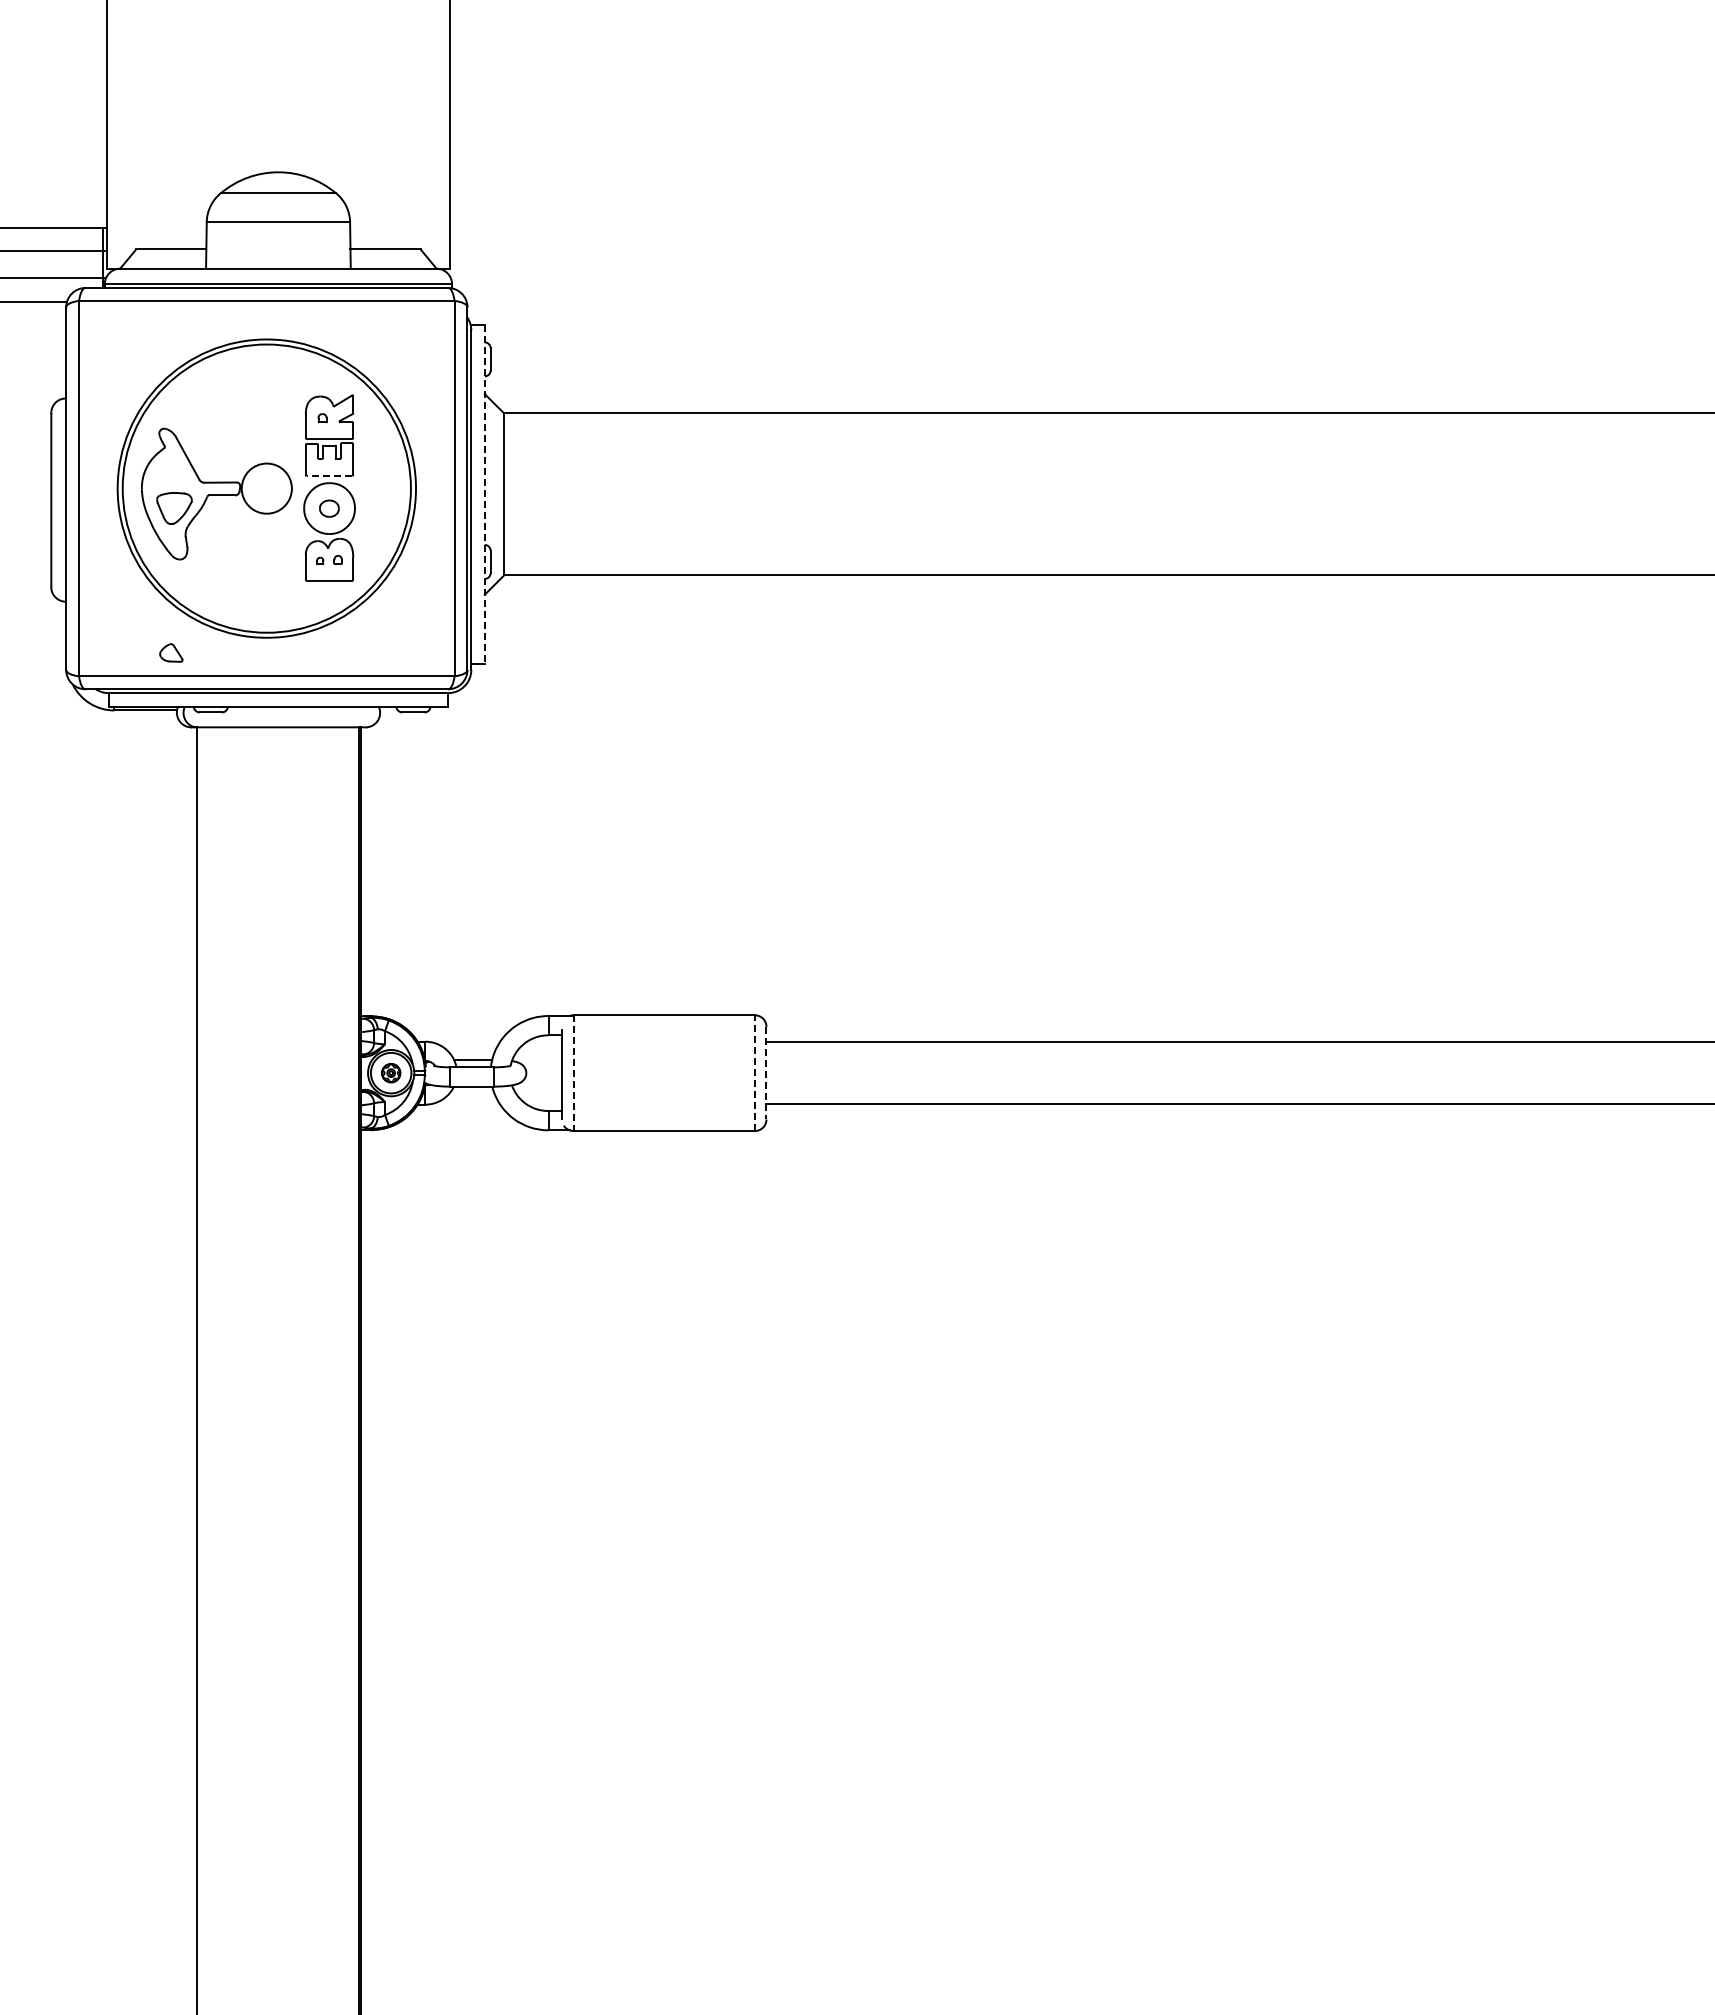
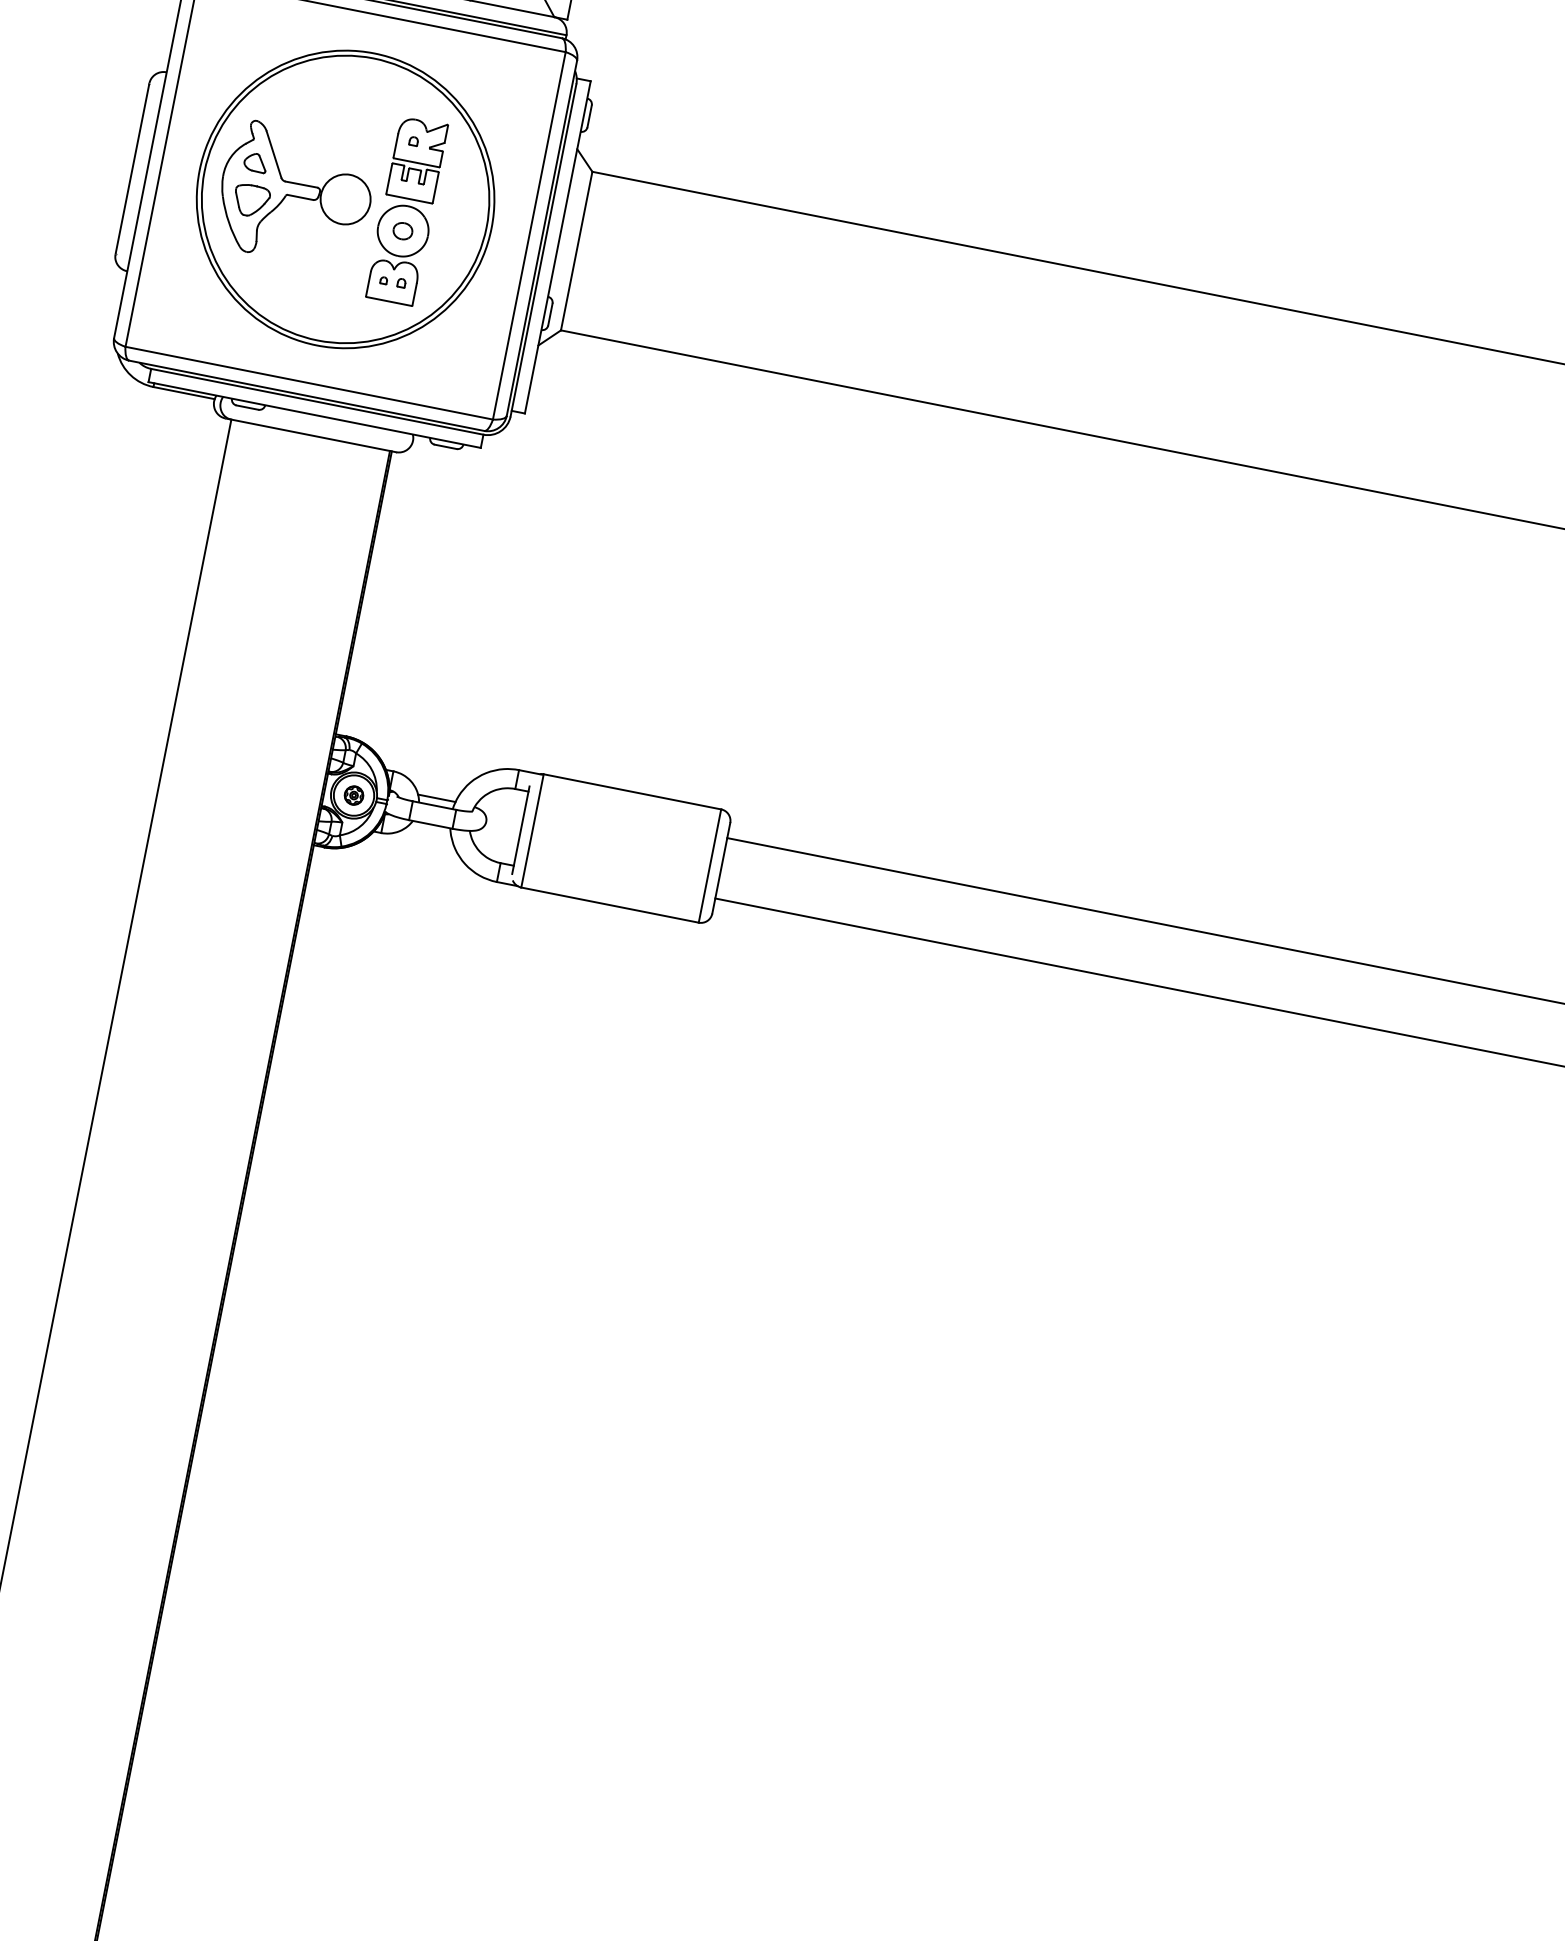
line: (329, 475) -> (409, 198), dashed -> solid
line: (484, 494) -> (557, 247), dashed -> solid
part: (171, 652) -> (256, 162), moved
line: (573, 1073) -> (532, 831), dashed -> solid
line: (754, 1073) -> (709, 866), dashed -> solid
line: (766, 1073) -> (721, 868), dashed -> solid

